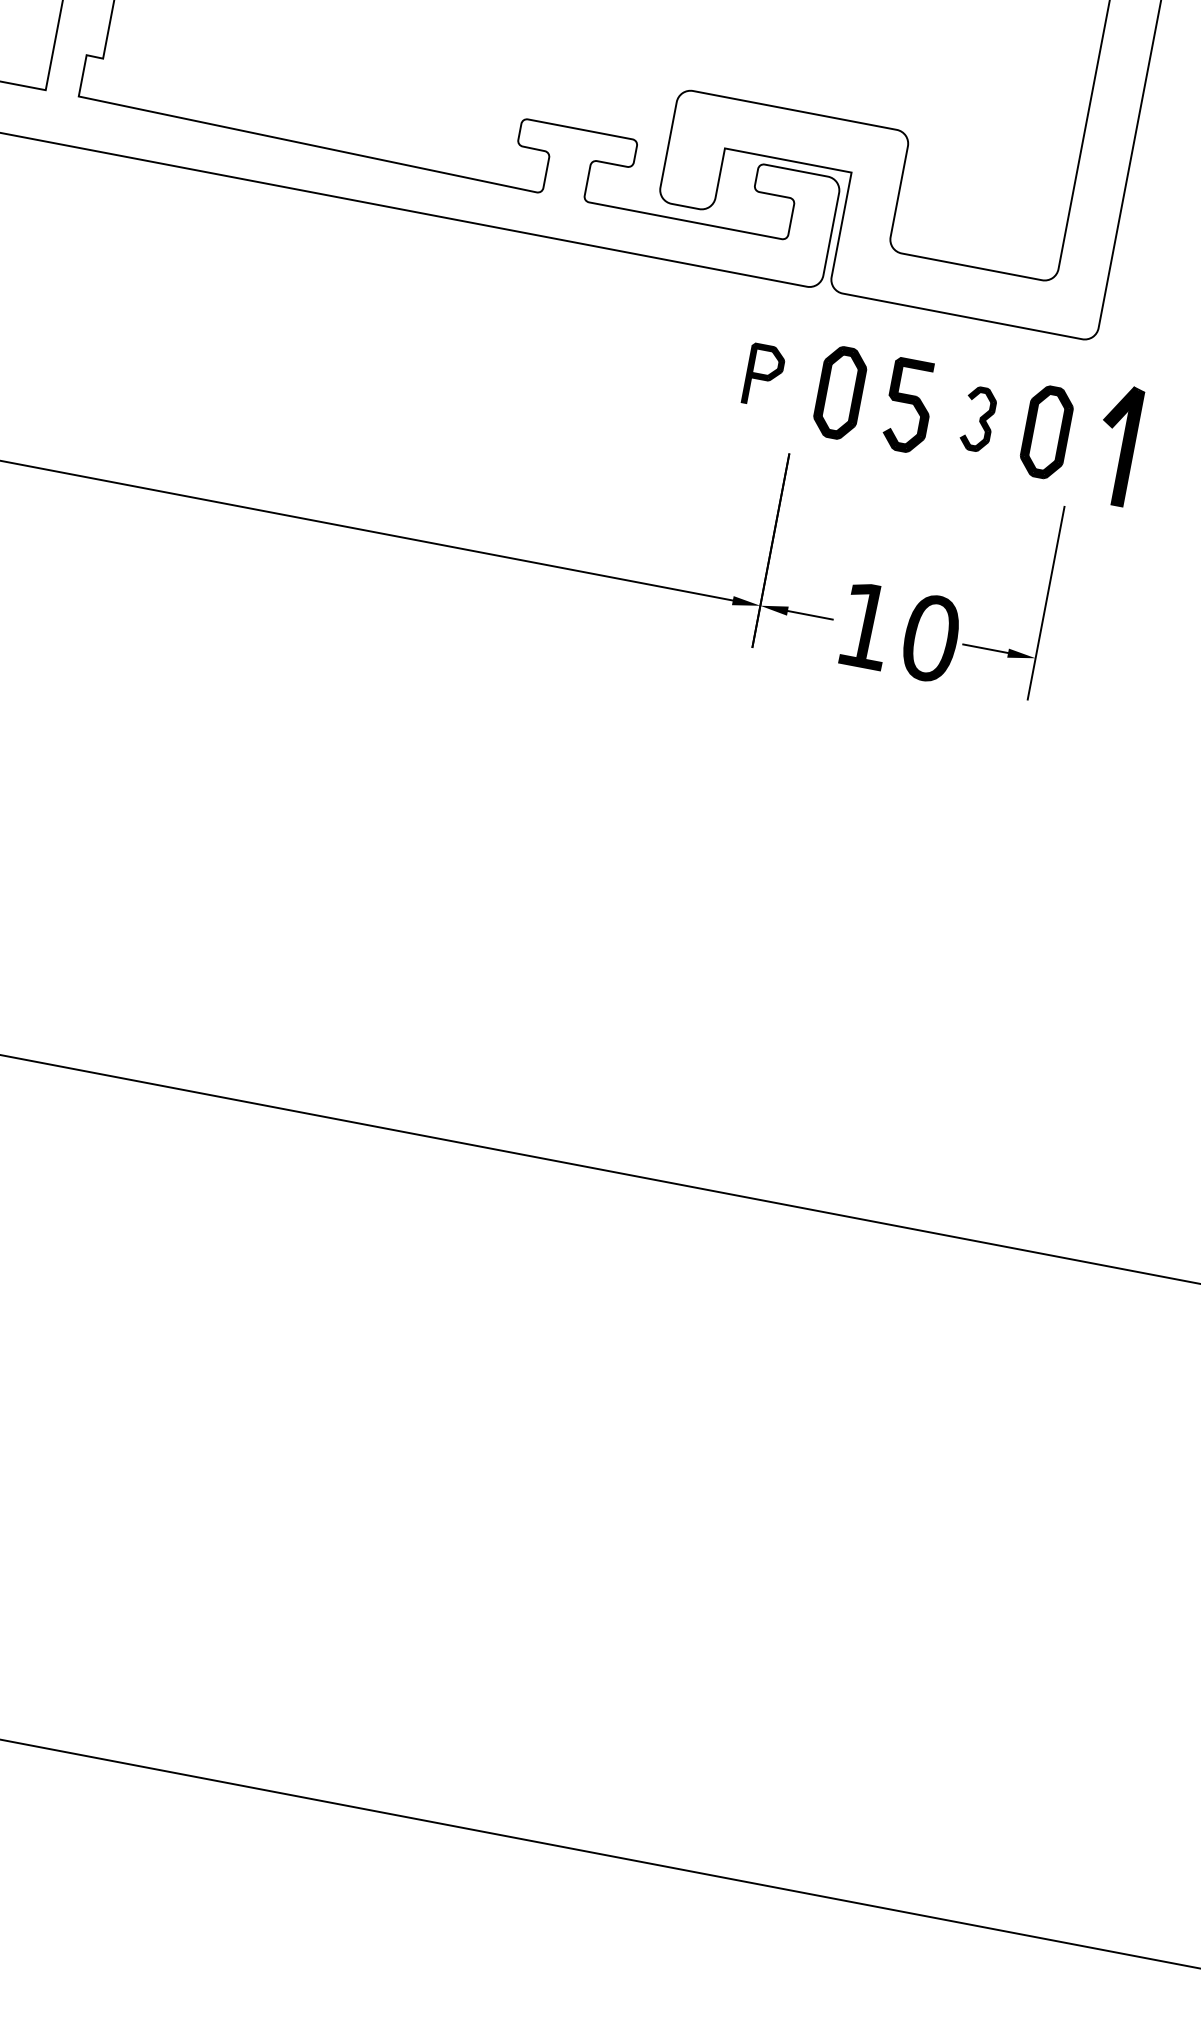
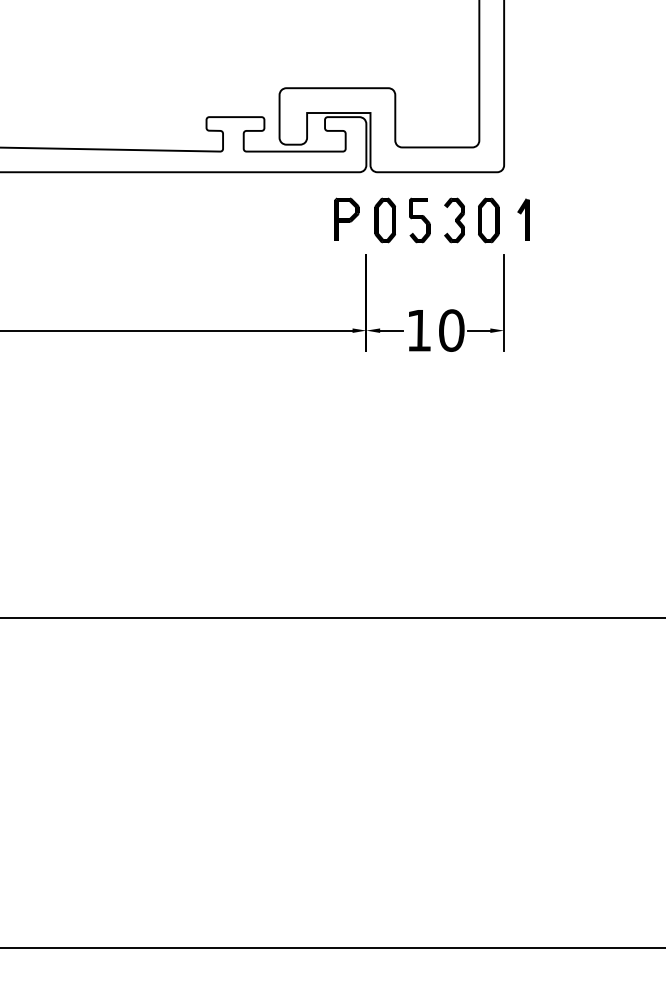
part: (763, 374) -> (346, 218), size x1.43
part: (978, 419) -> (454, 220), size x1.43
part: (1116, 443) -> (523, 219), size x0.71

